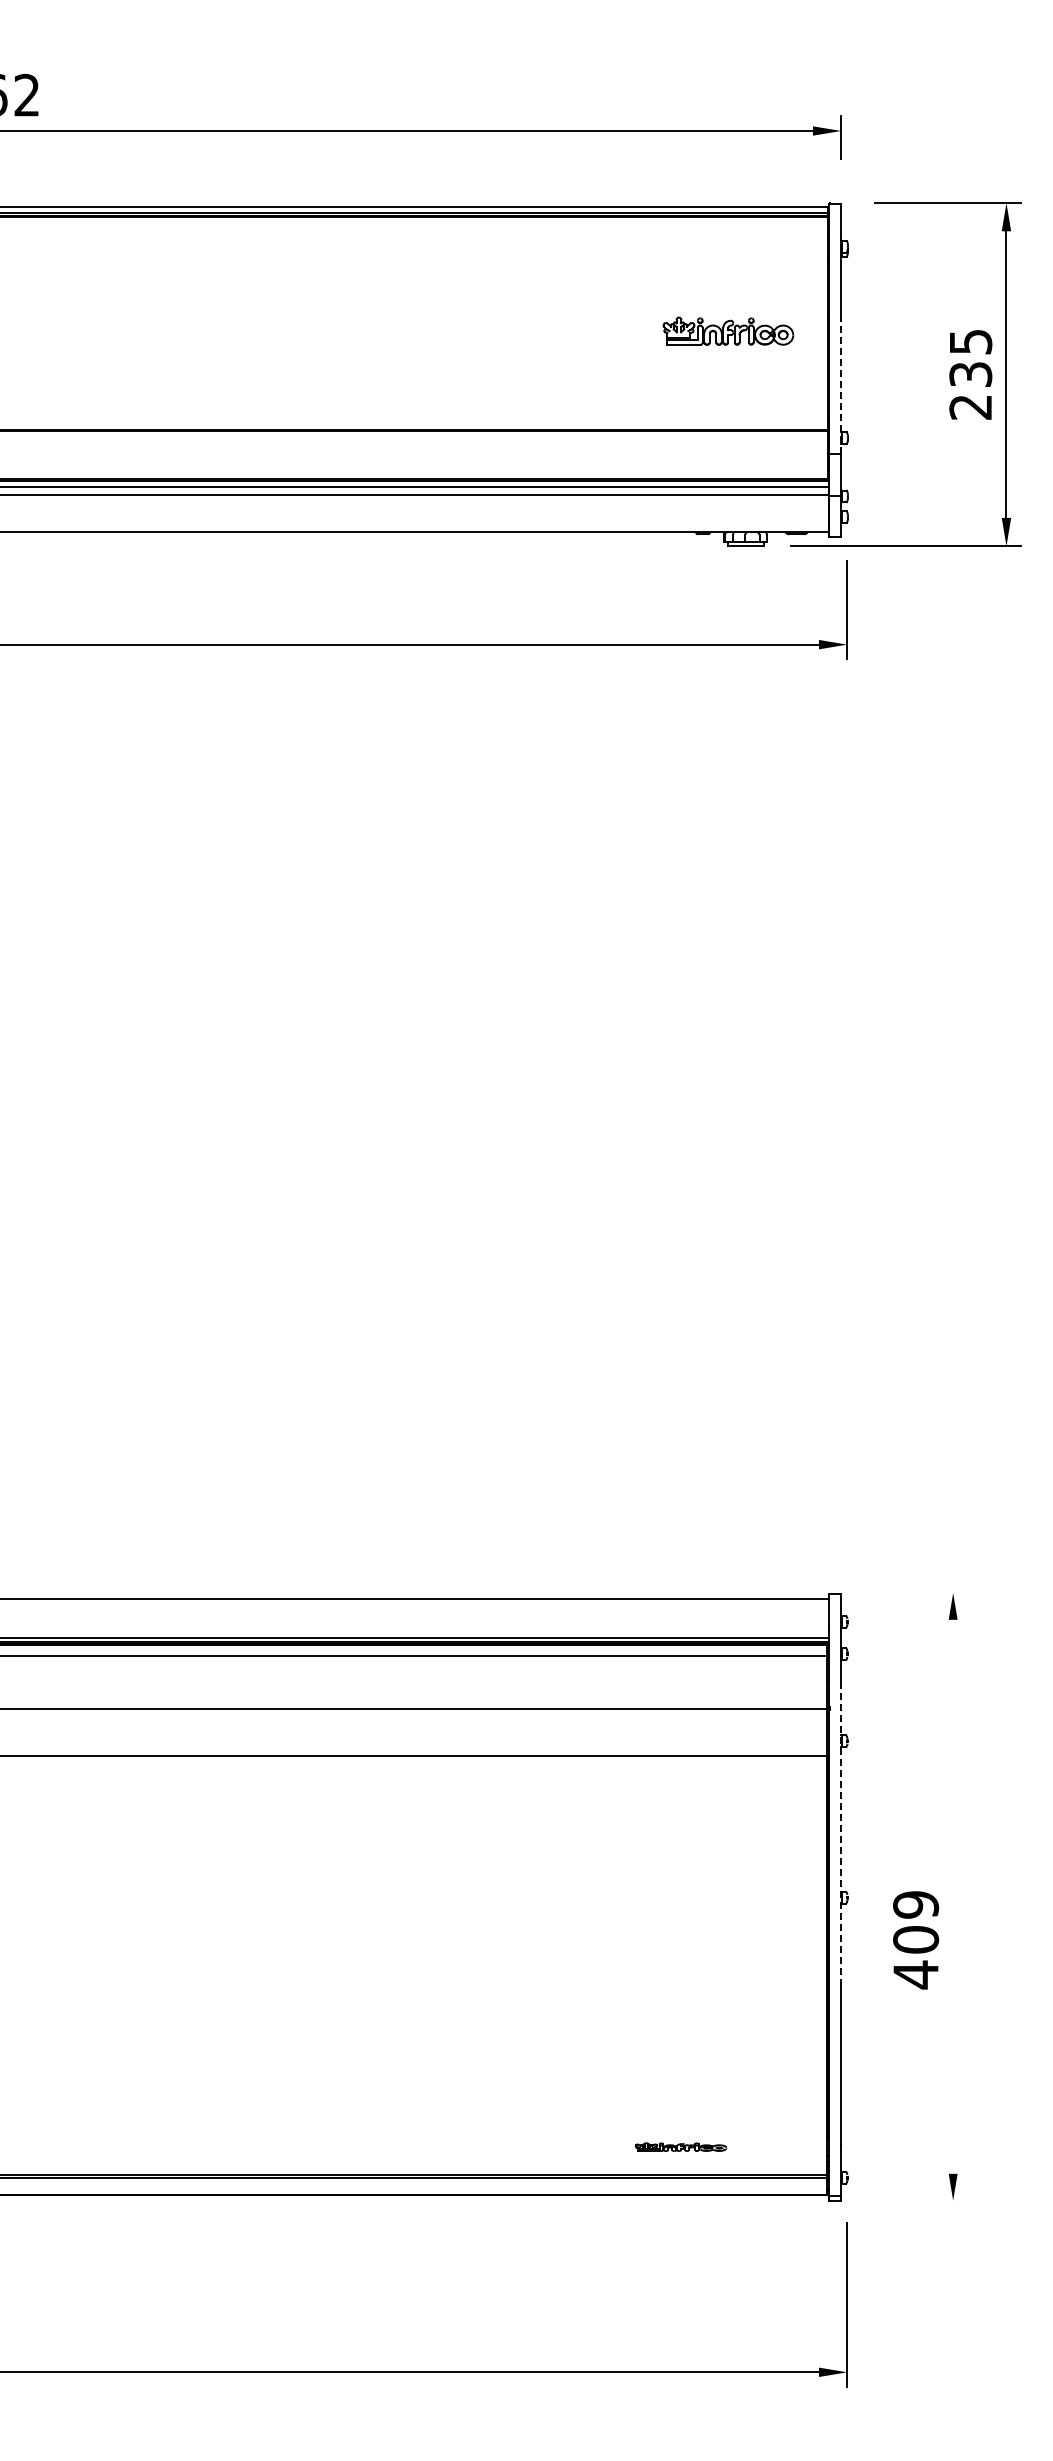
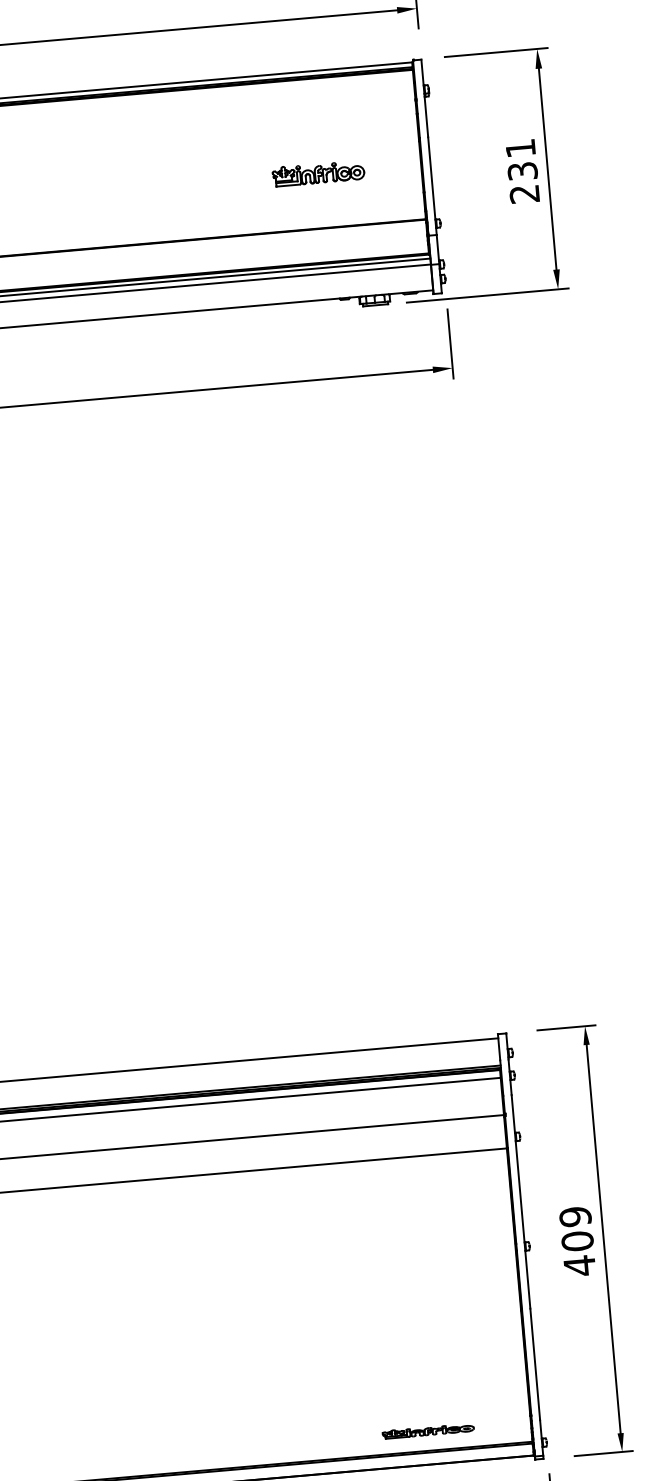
part: (728, 330) -> (318, 172), moved
text: (971, 342) -> (521, 148), 235 -> 231
line: (841, 384) -> (432, 186), dashed -> solid
line: (926, 1593) -> (566, 1028), added
line: (840, 1833) -> (520, 1201), dashed -> solid
line: (953, 1896) -> (603, 1238), added
text: (916, 1940) -> (578, 1241), moved
part: (680, 2146) -> (427, 1430), size x1.43
line: (926, 2200) -> (603, 1453), added

